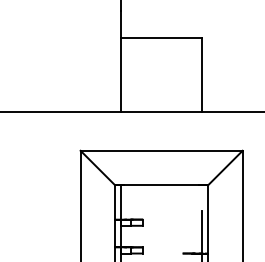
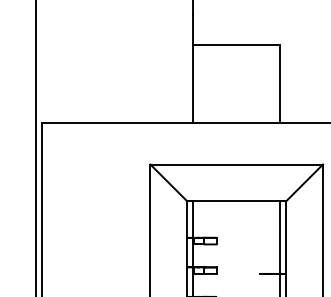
line: (202, 196) -> (280, 213), added

